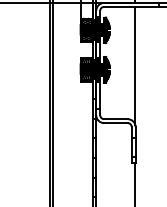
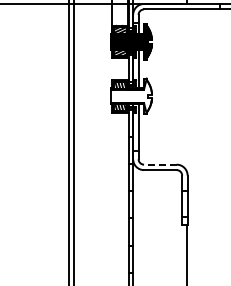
line: (135, 65) -> (187, 90), removed
hatch: (95, 69) -> (131, 95), removed
line: (115, 119) -> (159, 164), solid -> dashed

